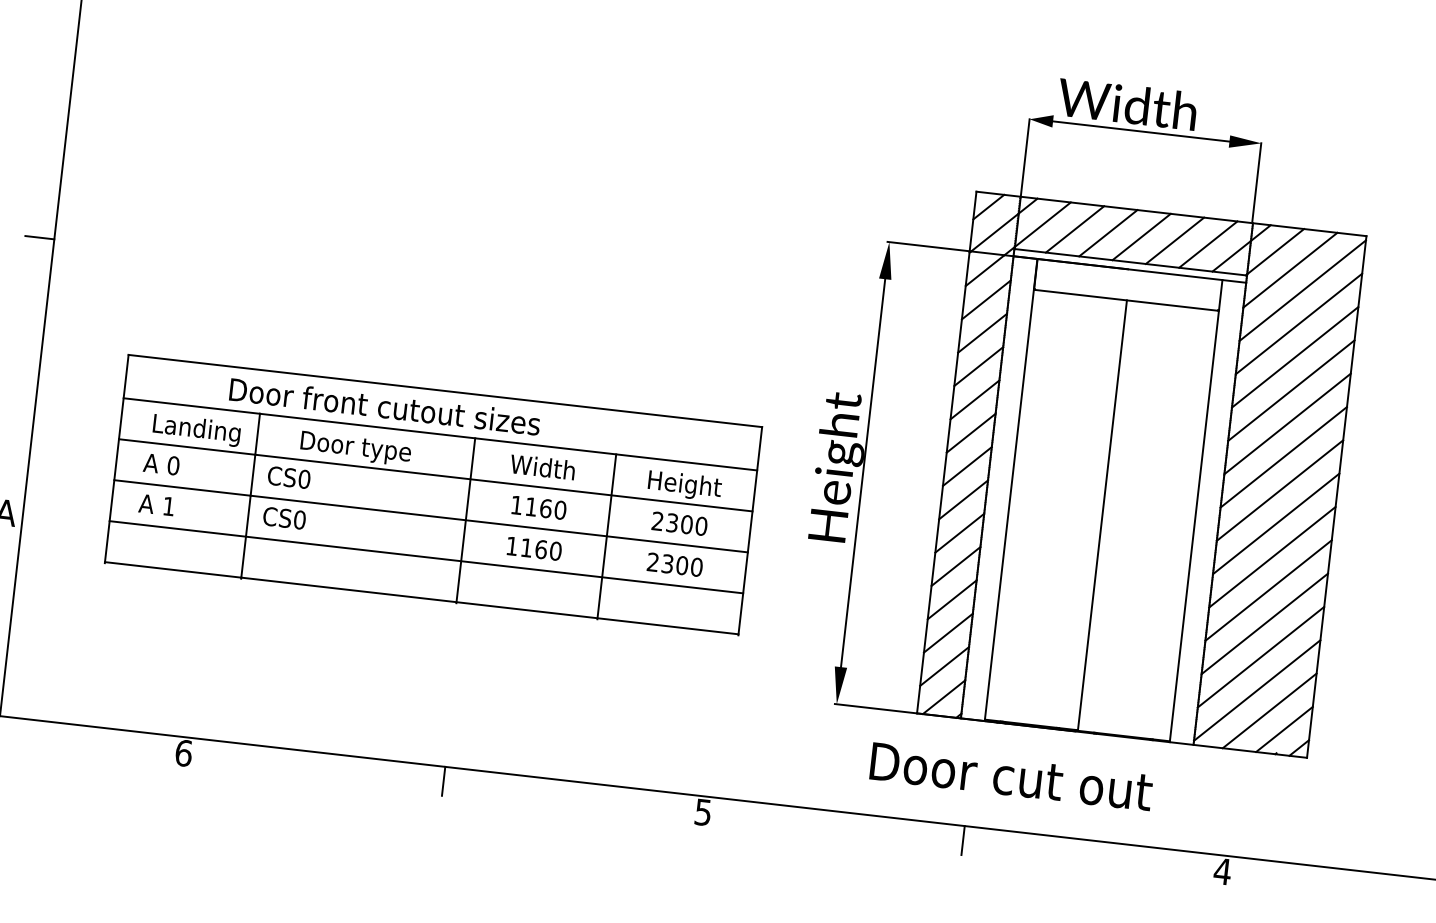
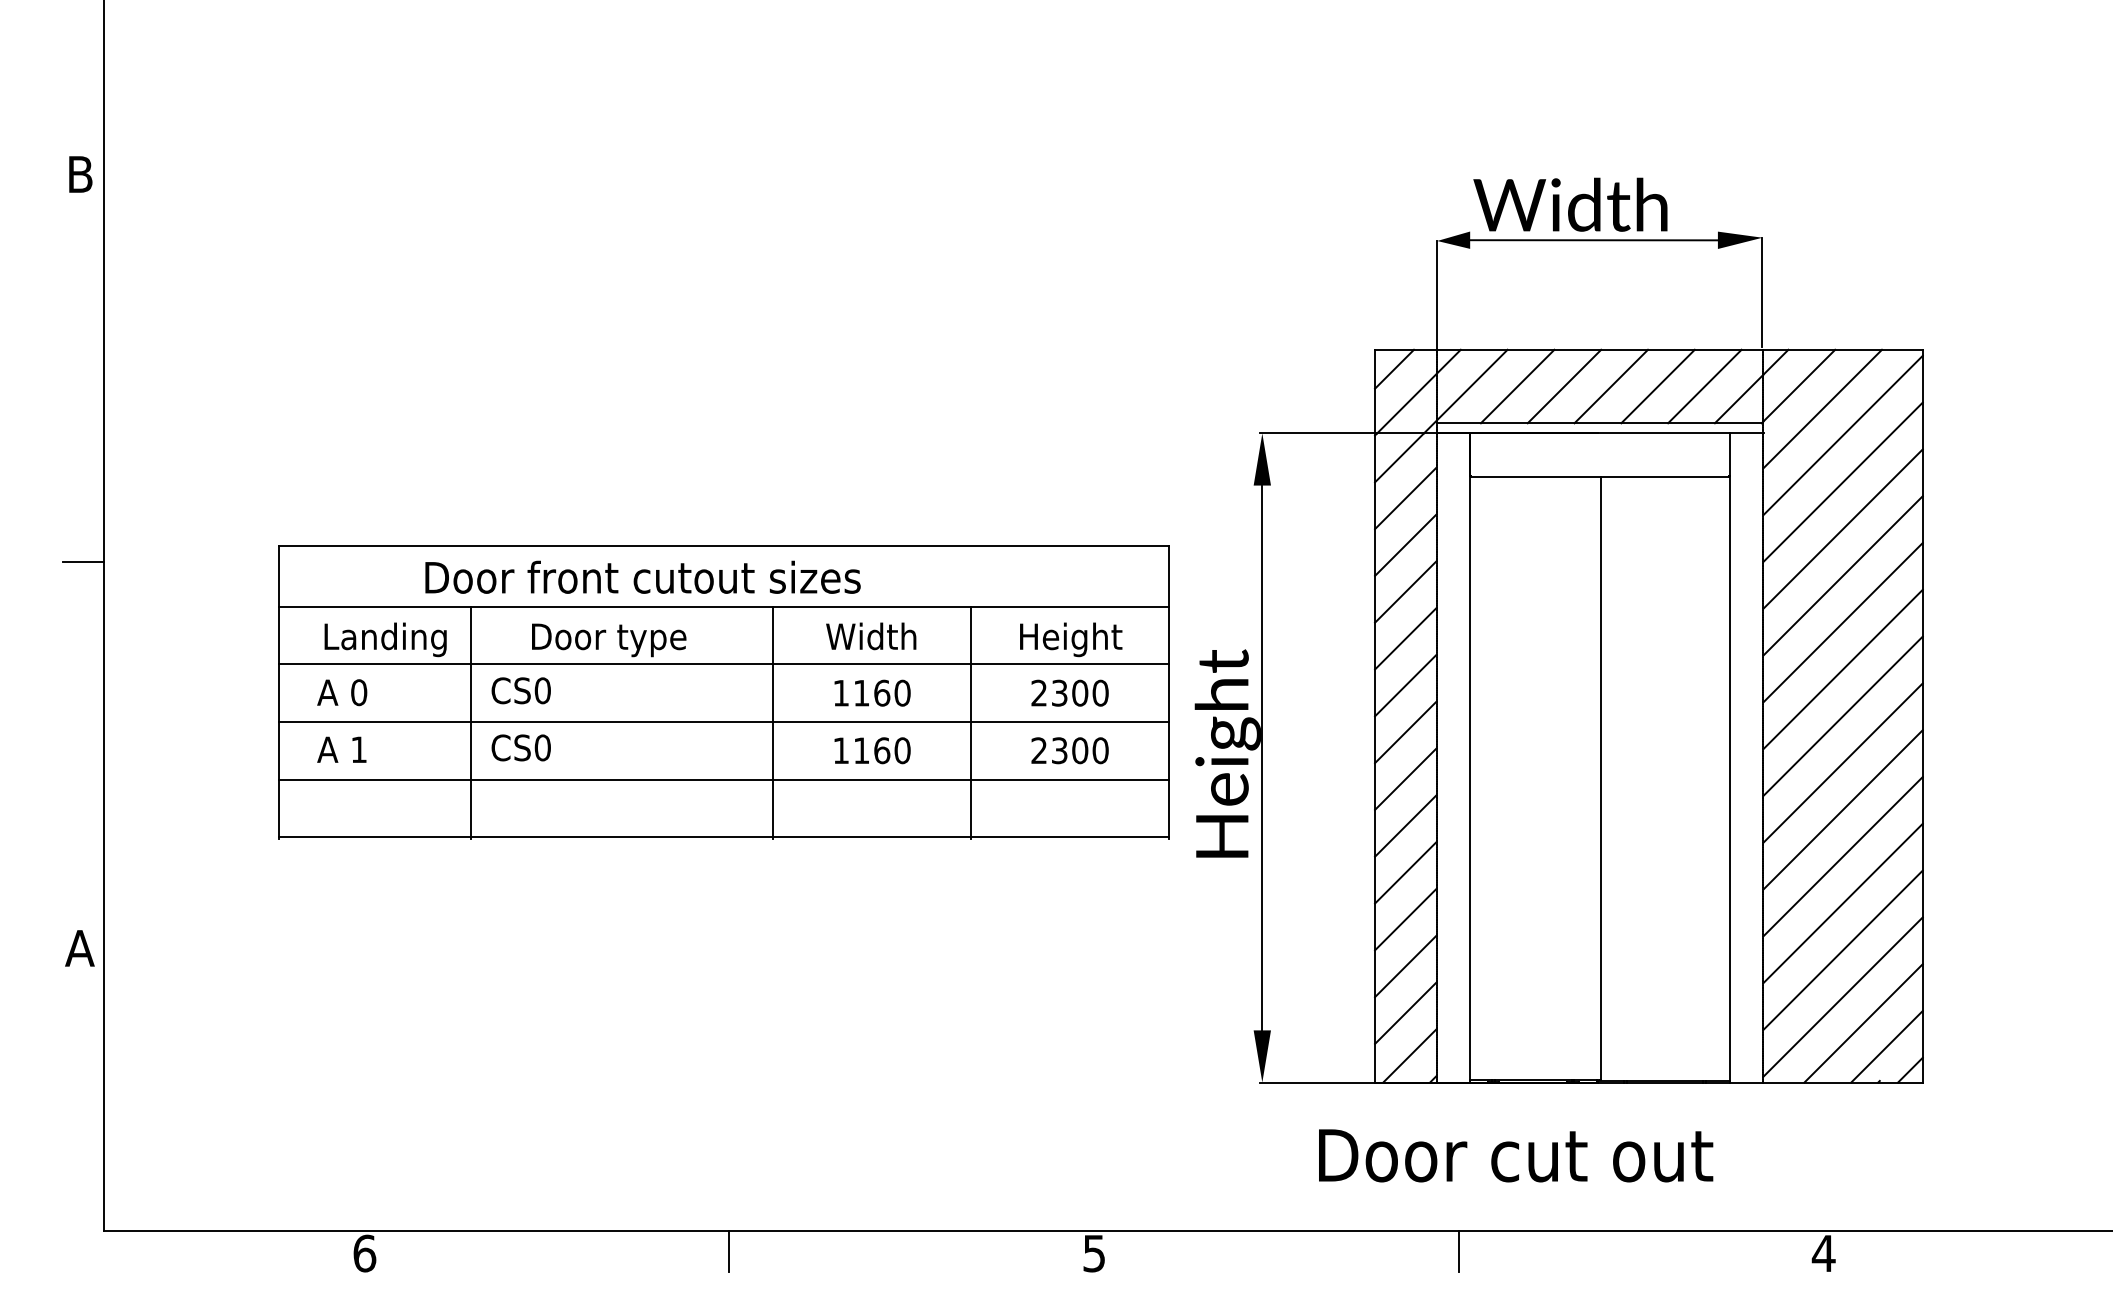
part: (433, 495) -> (723, 692), moved

